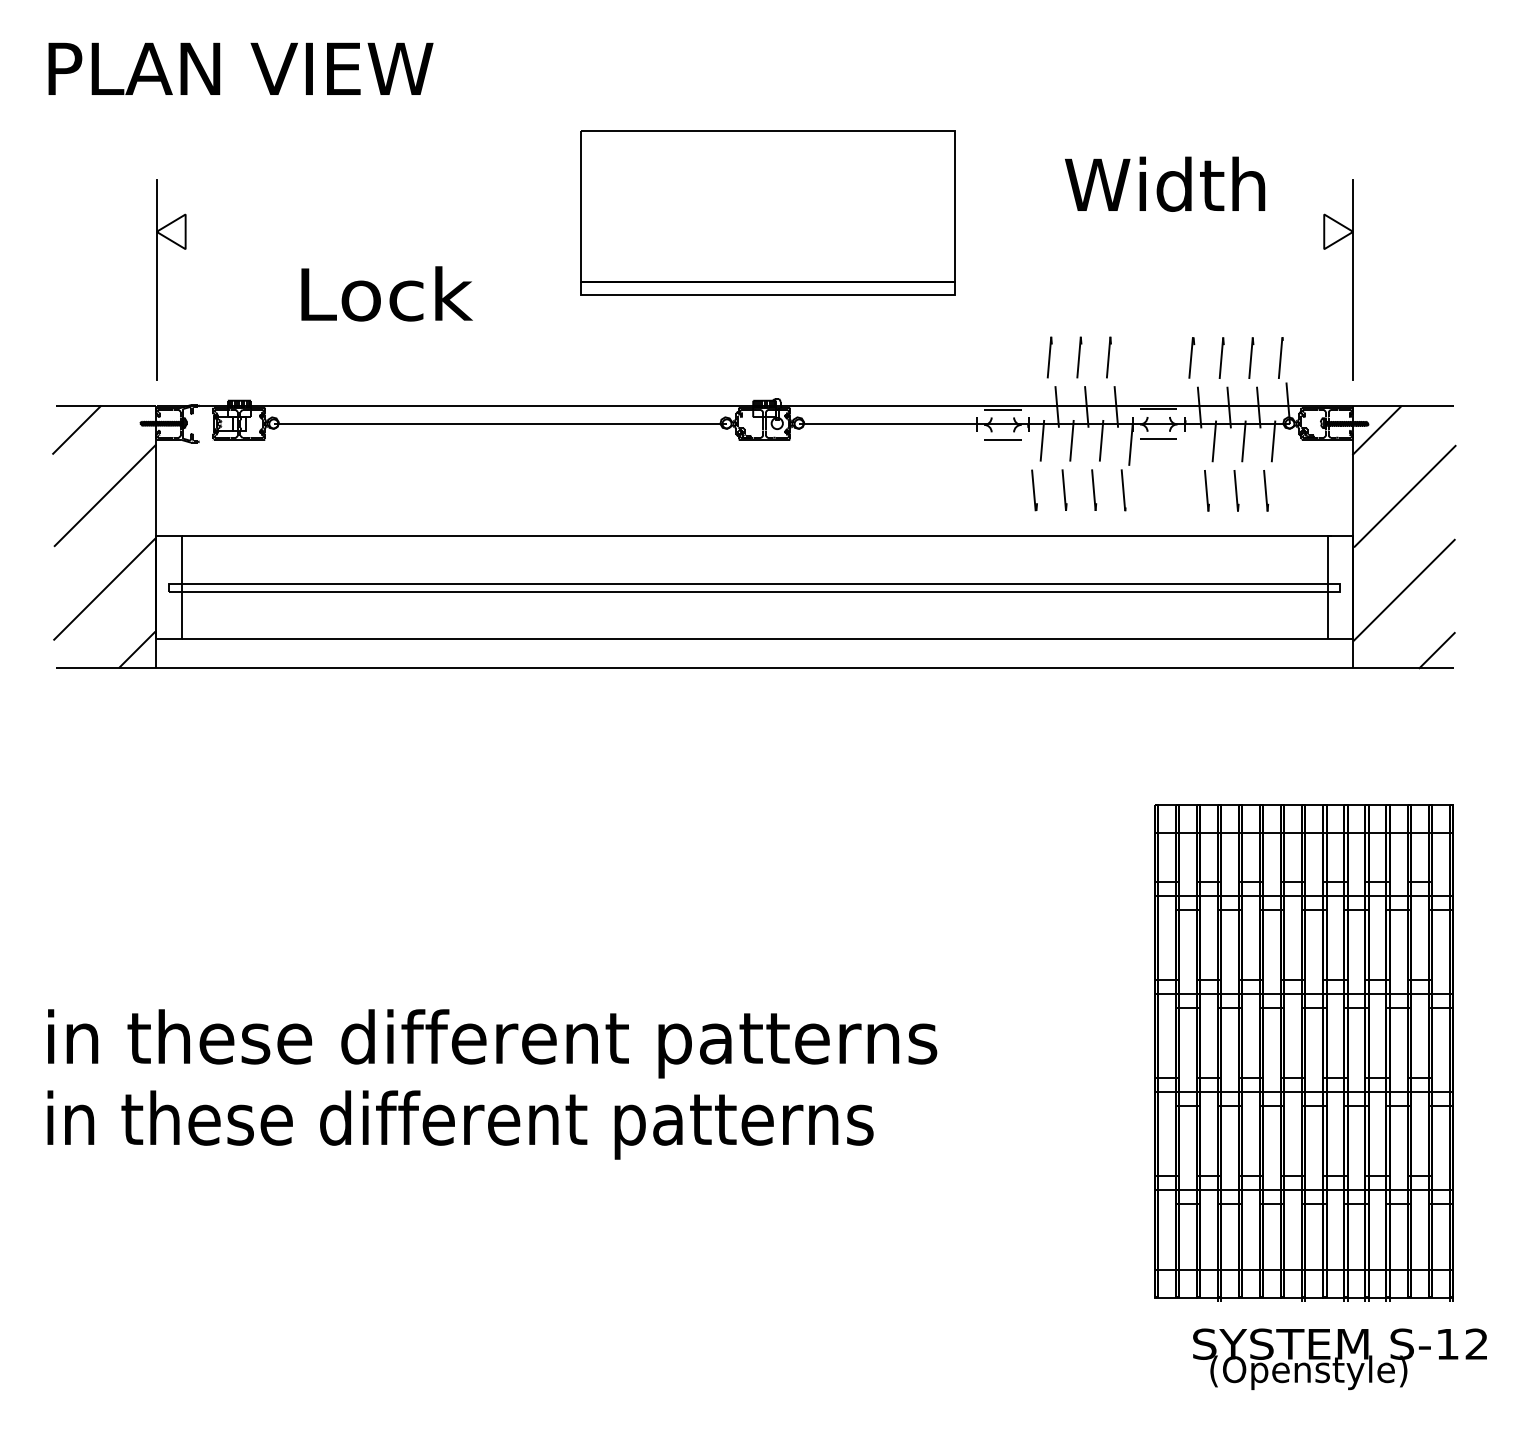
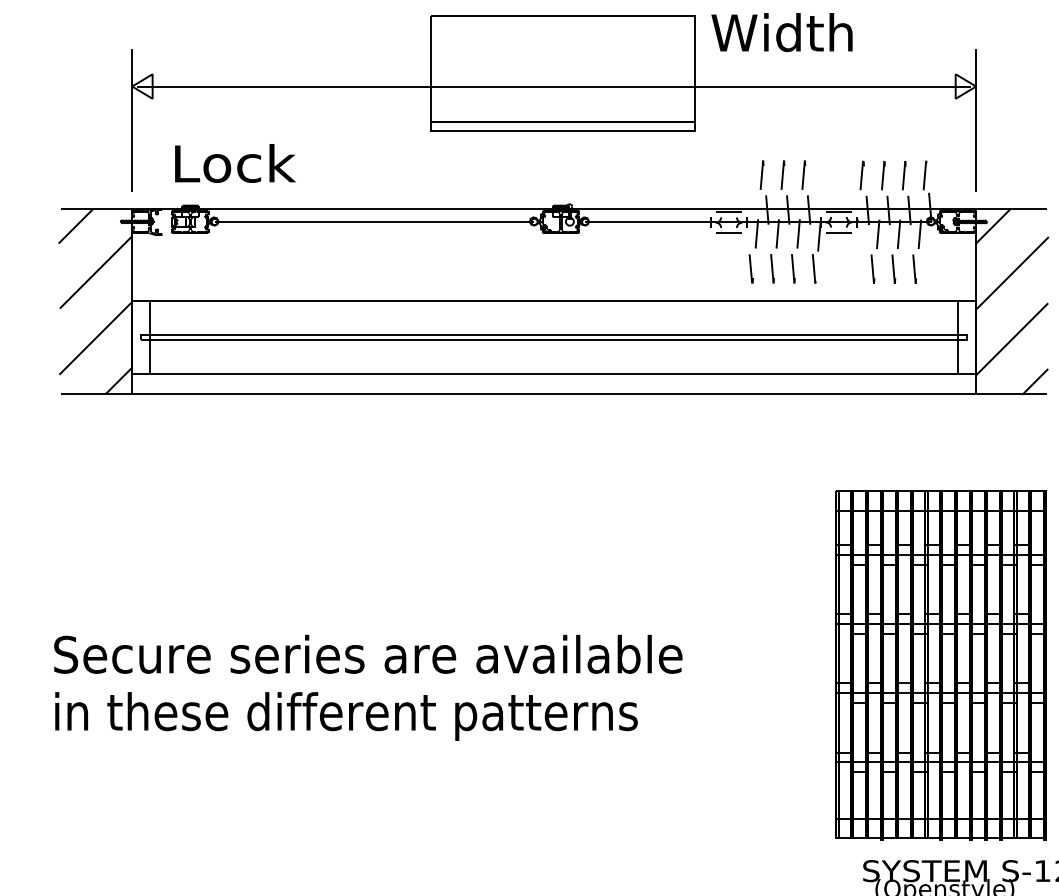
text: (1165, 183) -> (782, 31), moved
line: (754, 231) -> (553, 86), added
text: (386, 293) -> (235, 163), moved
text: (491, 1043) -> (368, 658), in these different patterns -> Secure series are available

